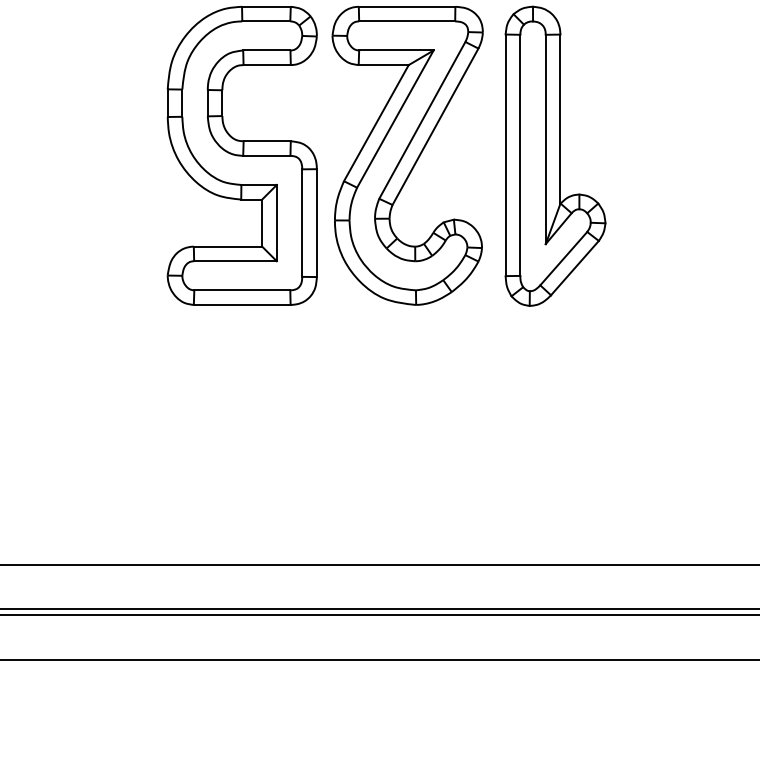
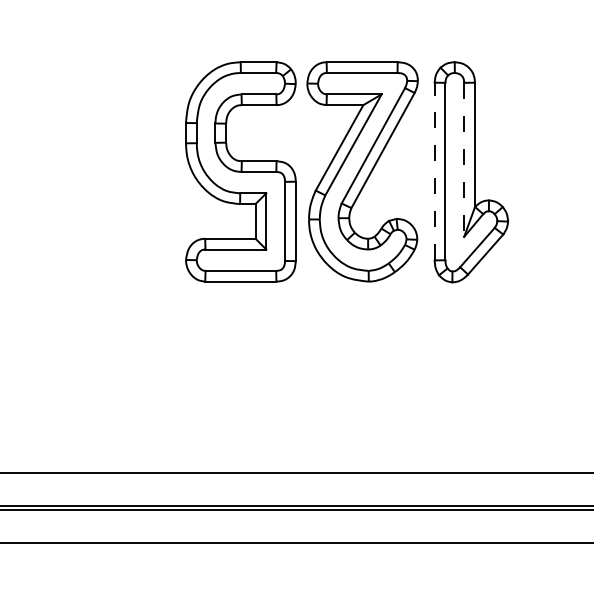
line: (546, 140) -> (464, 160), solid -> dashed
line: (505, 155) -> (434, 171), solid -> dashed

